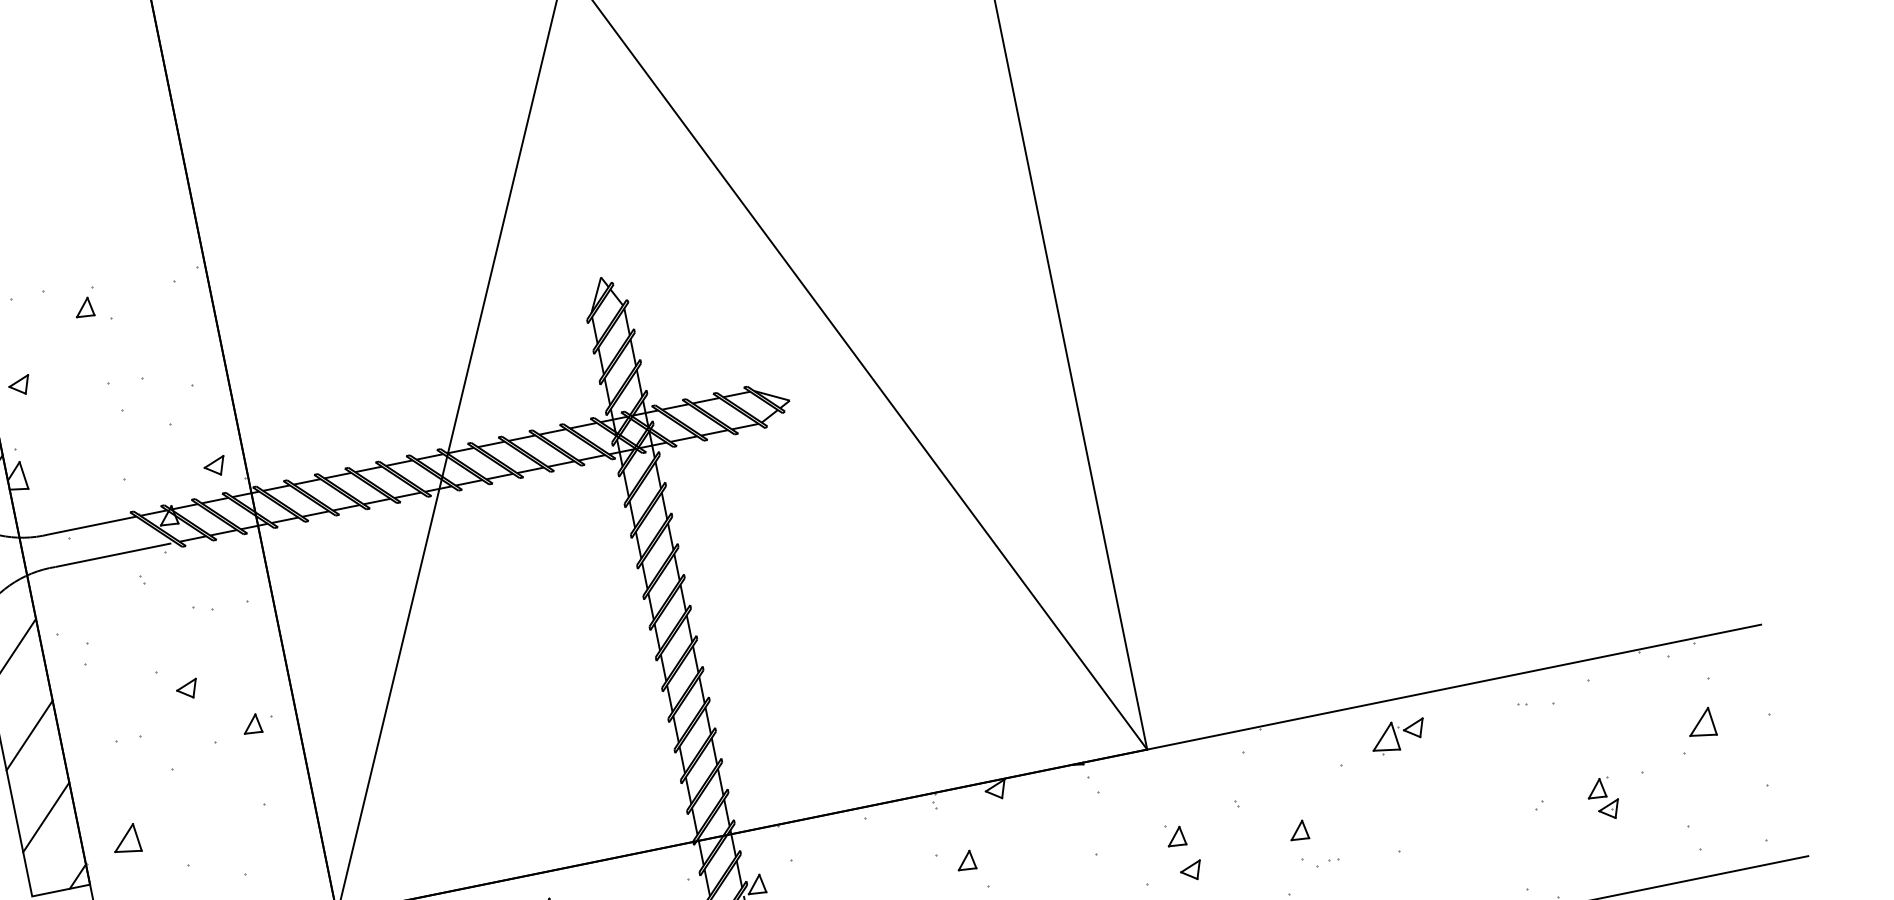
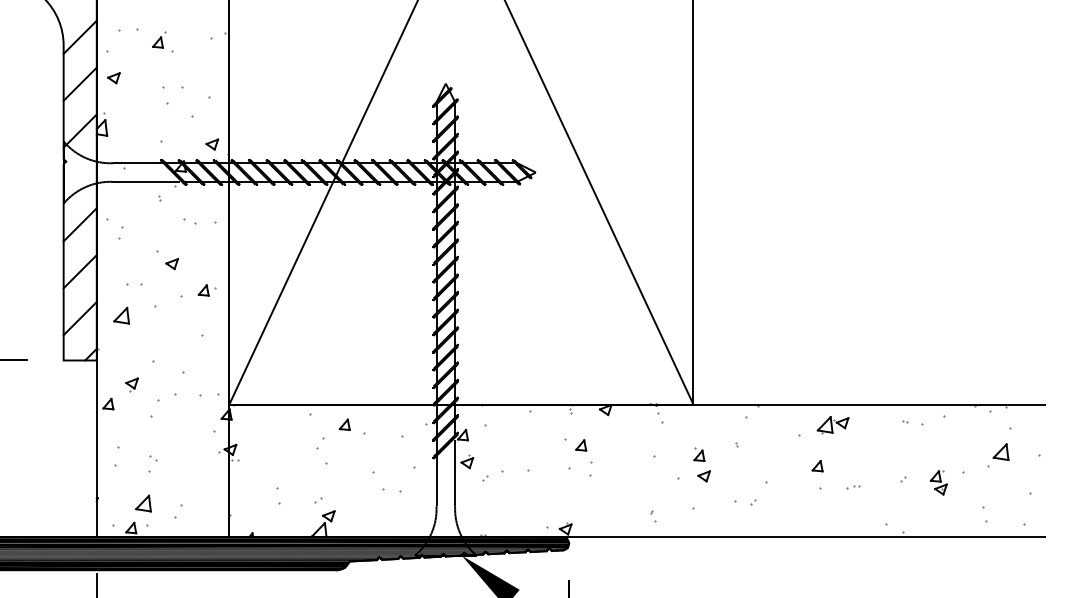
part: (1298, 831) -> (817, 466), moved
part: (125, 839) -> (121, 315), moved
part: (1328, 863) -> (853, 487), moved

